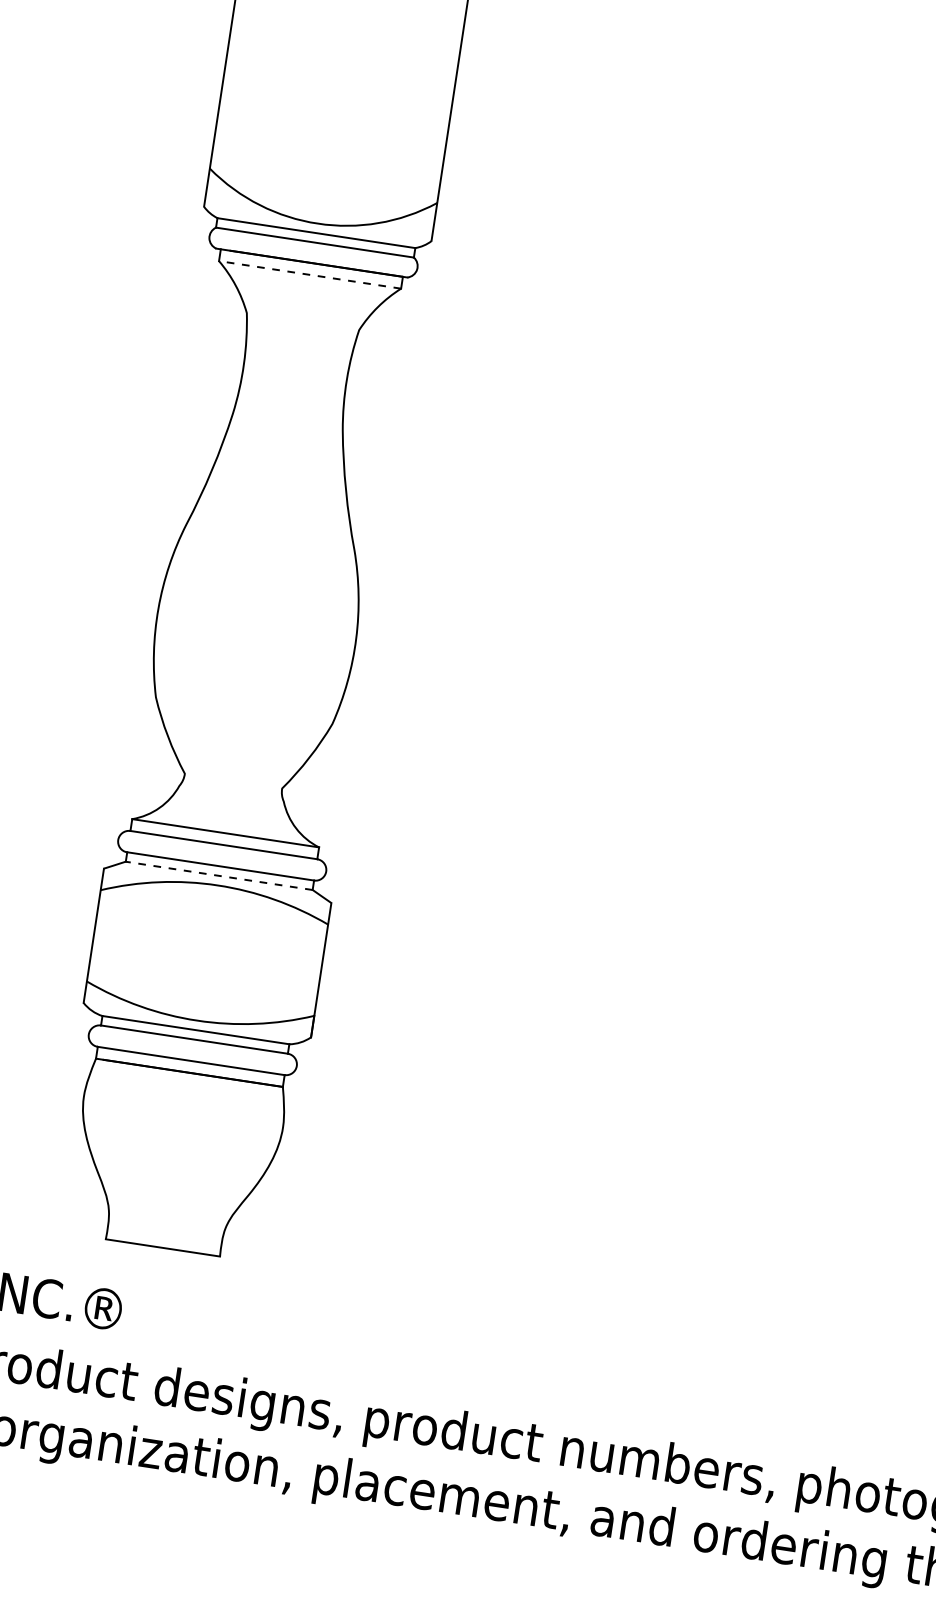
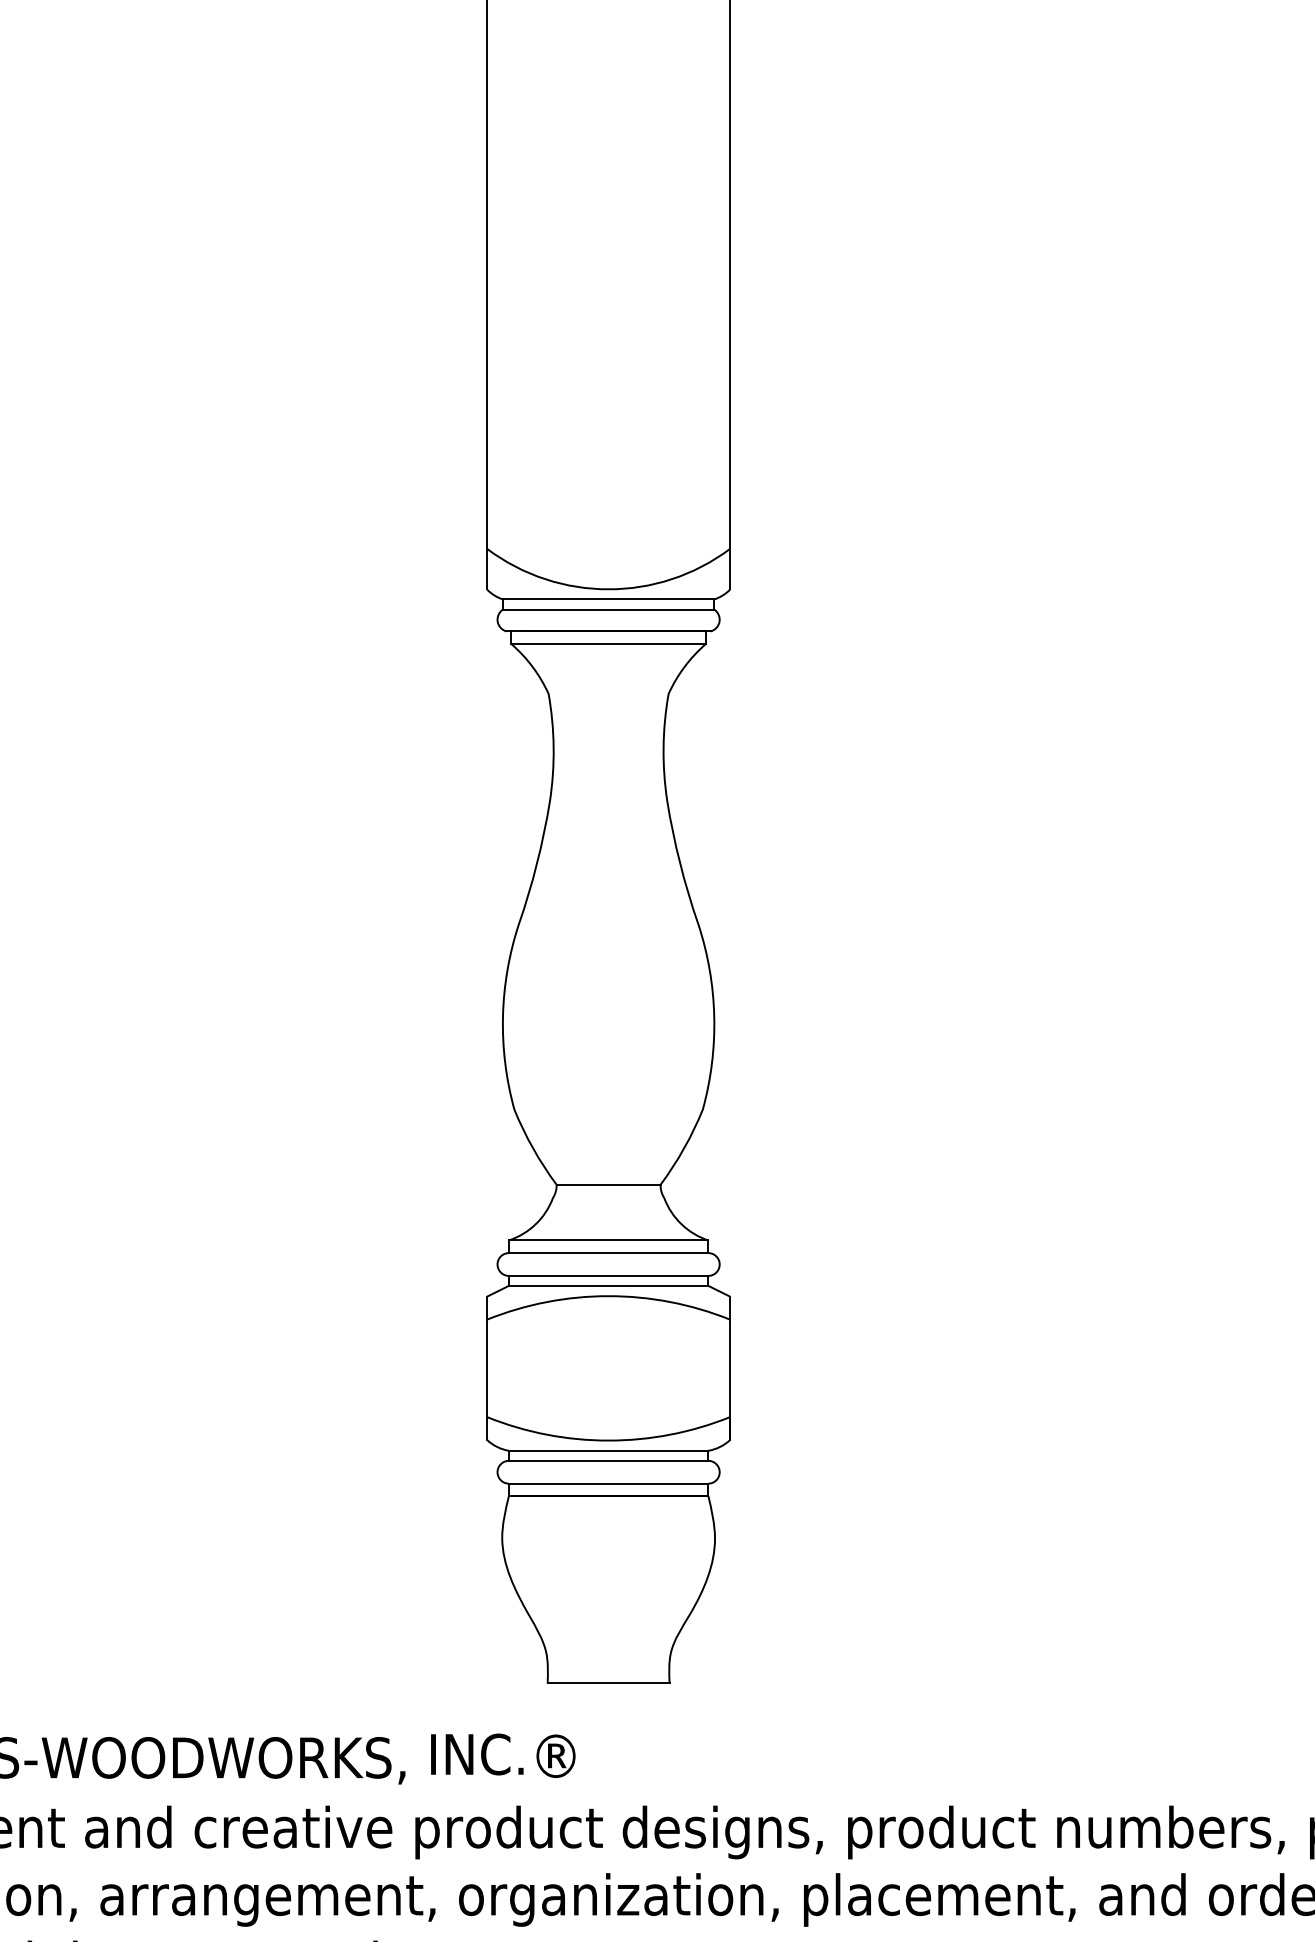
line: (309, 275) -> (608, 644), dashed -> solid
line: (233, 780) -> (608, 1184), added
line: (219, 875) -> (608, 1285), dashed -> solid

